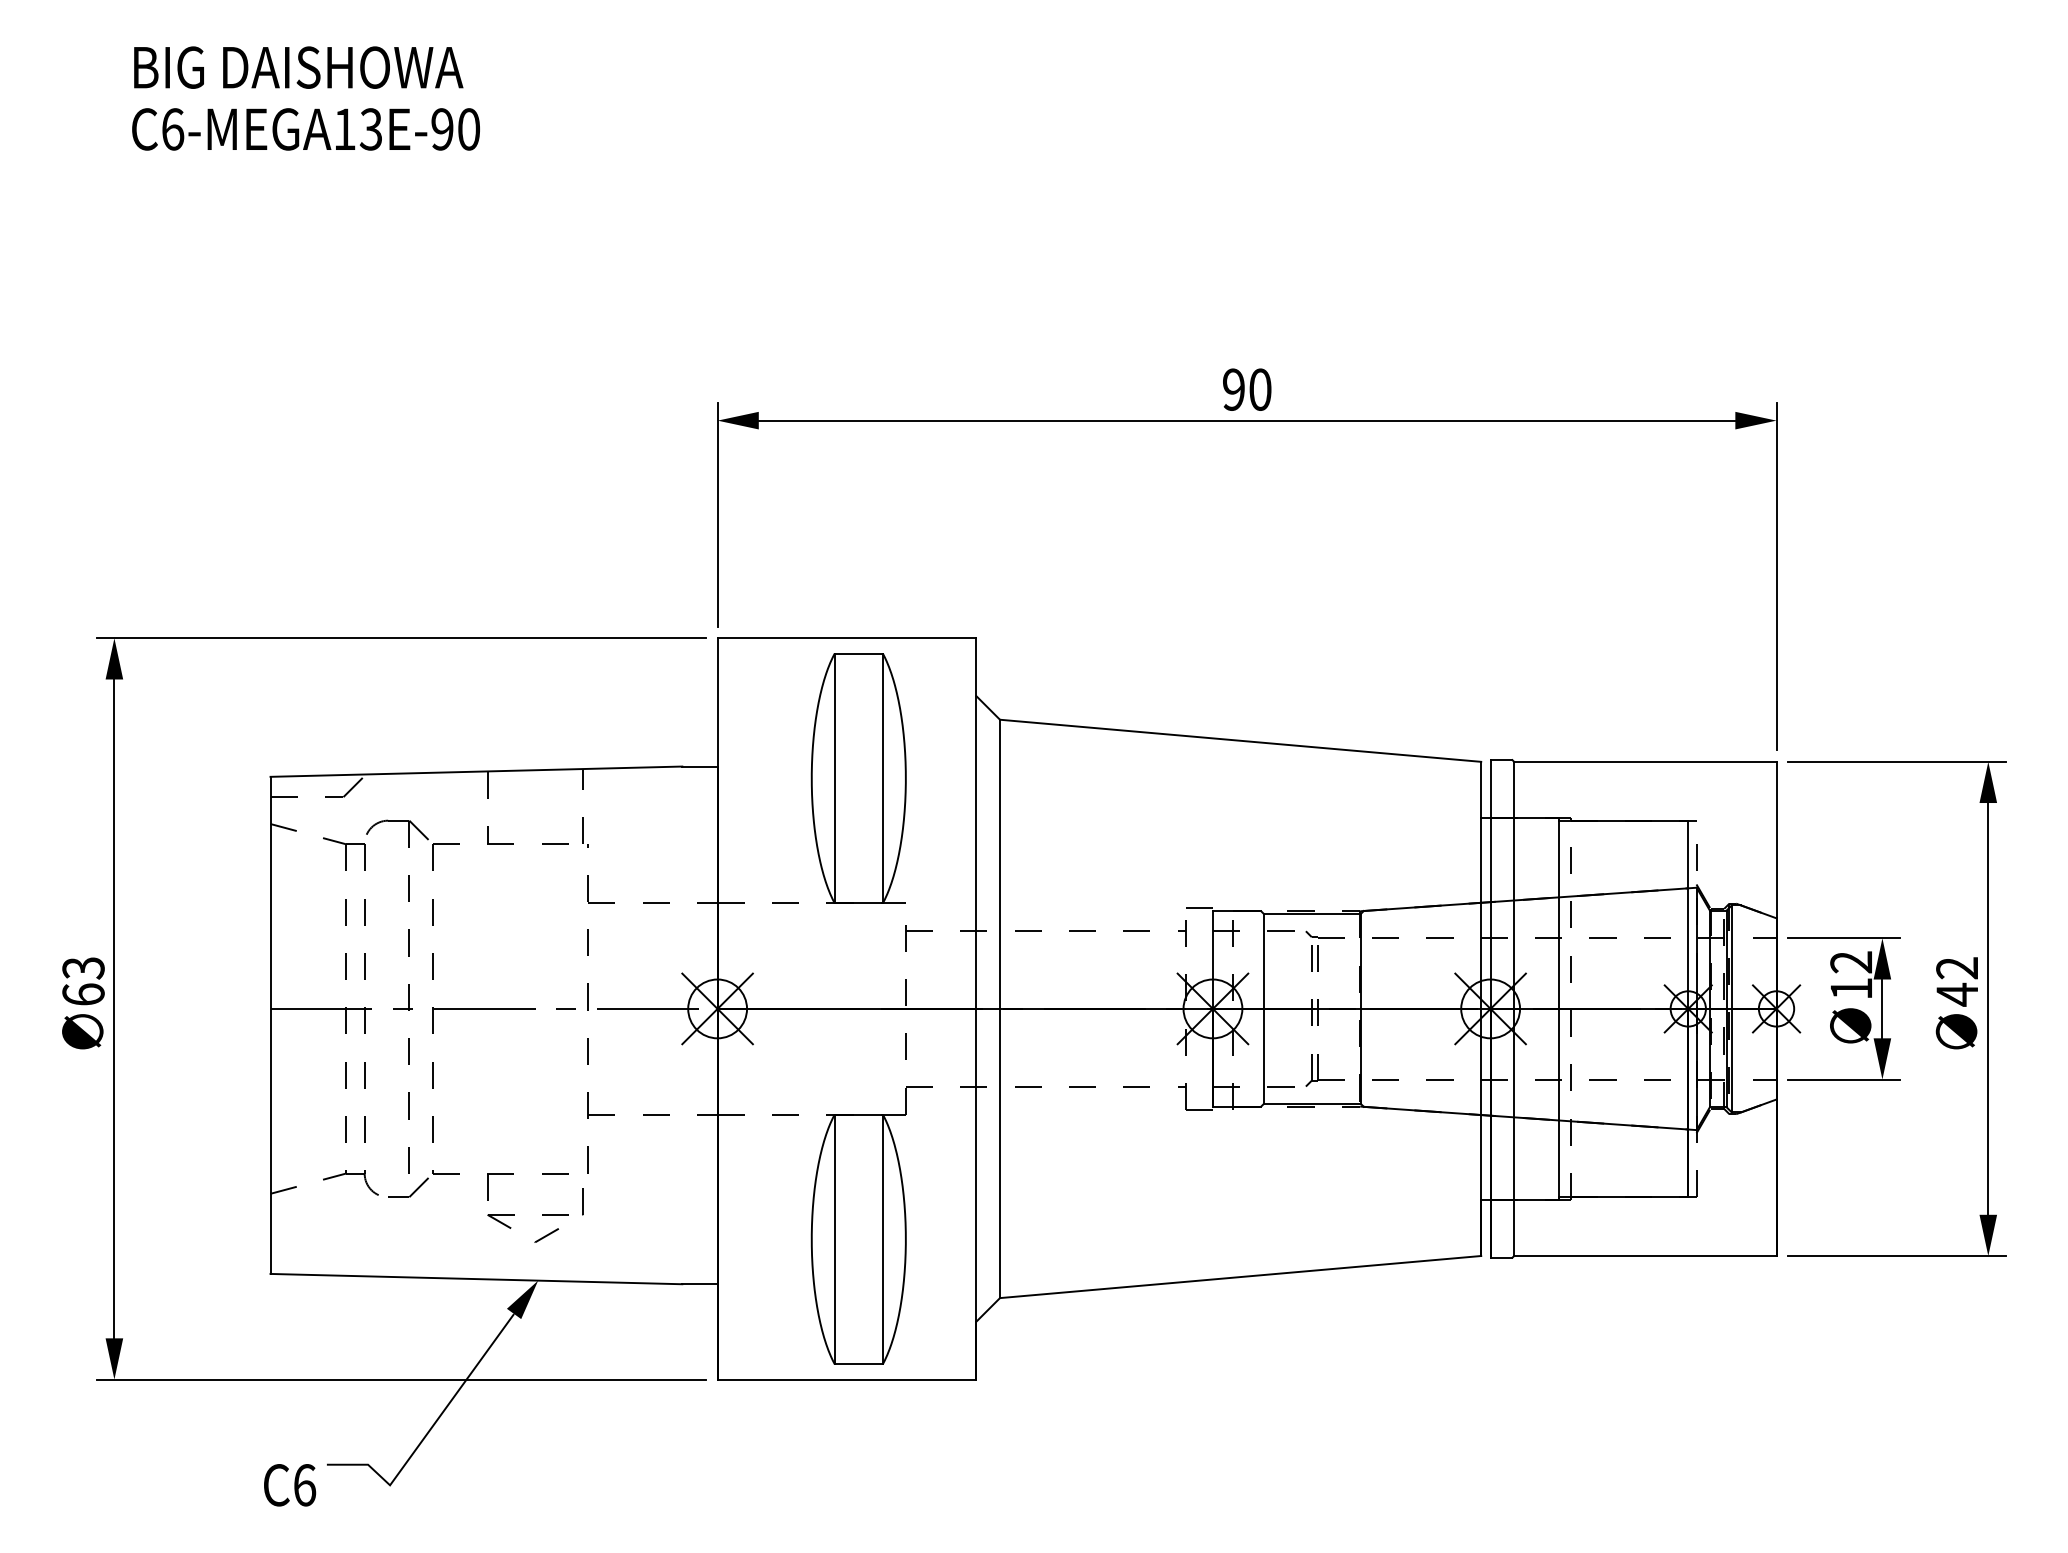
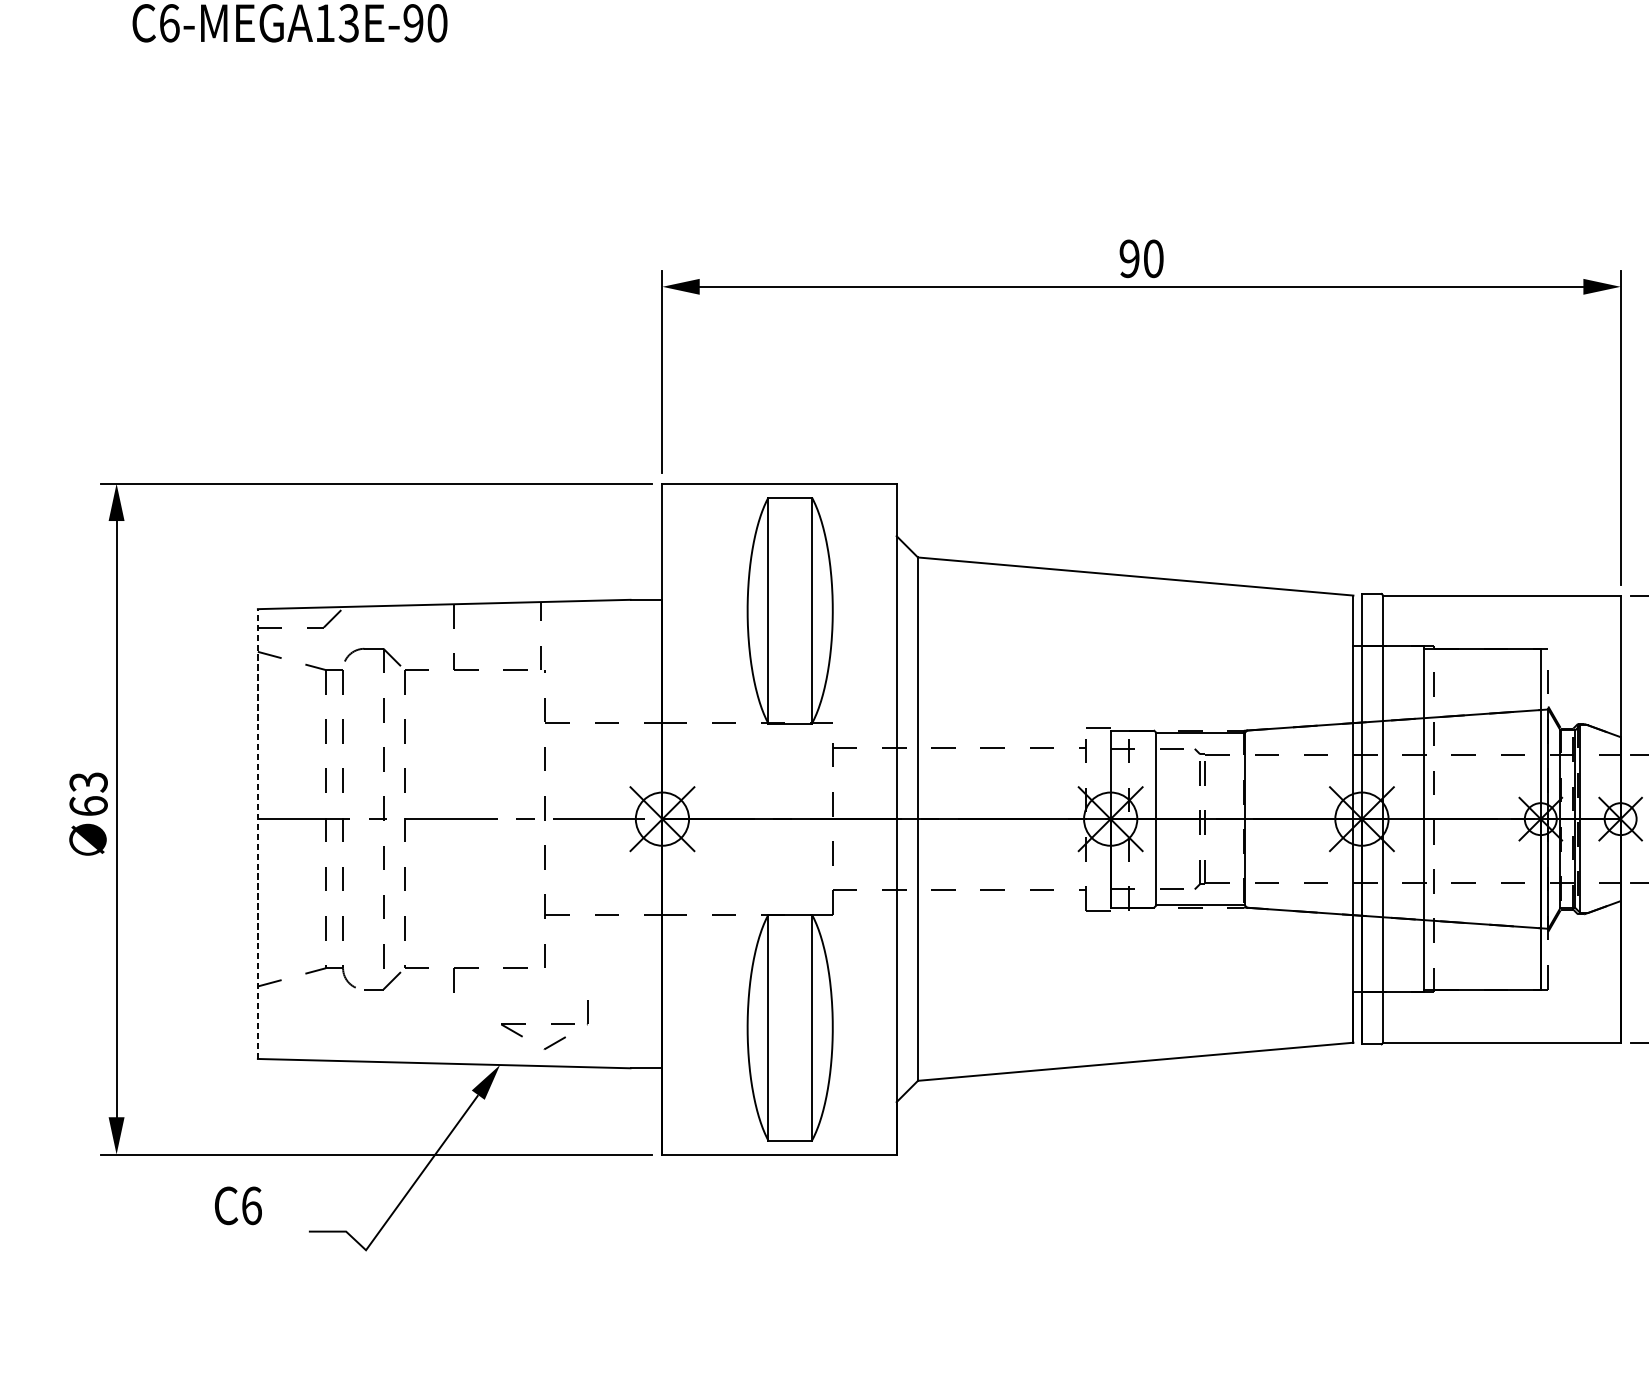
line: (270, 1025) -> (257, 834), solid -> dashed
part: (542, 1215) -> (551, 1025), moved
text: (290, 1485) -> (238, 1206), moved

